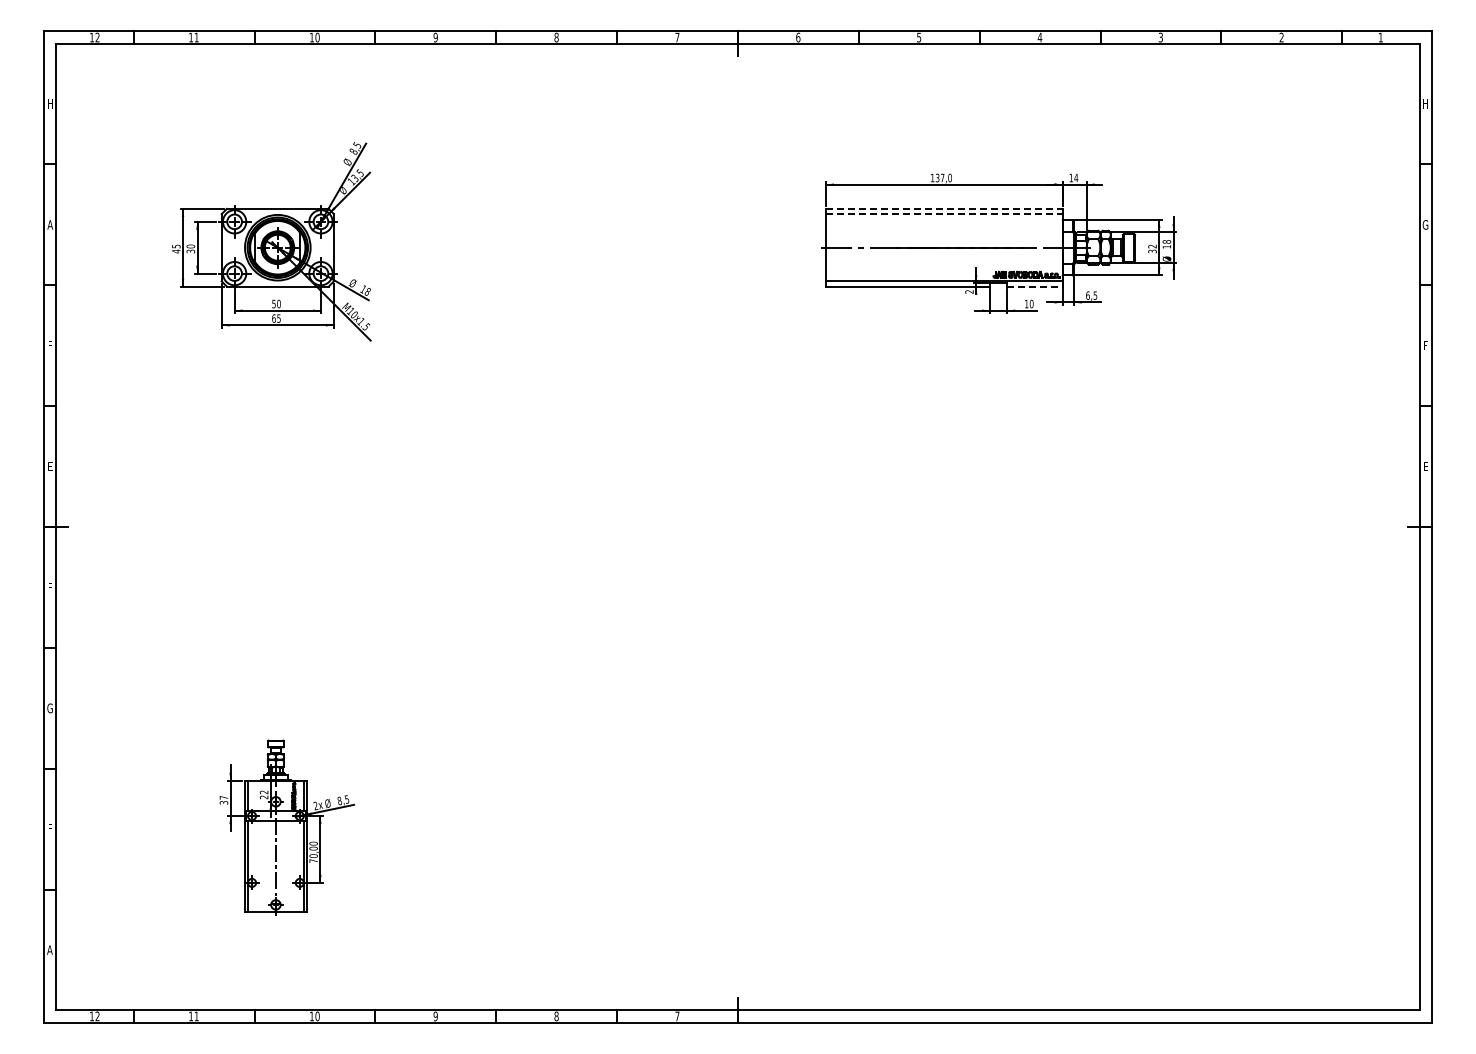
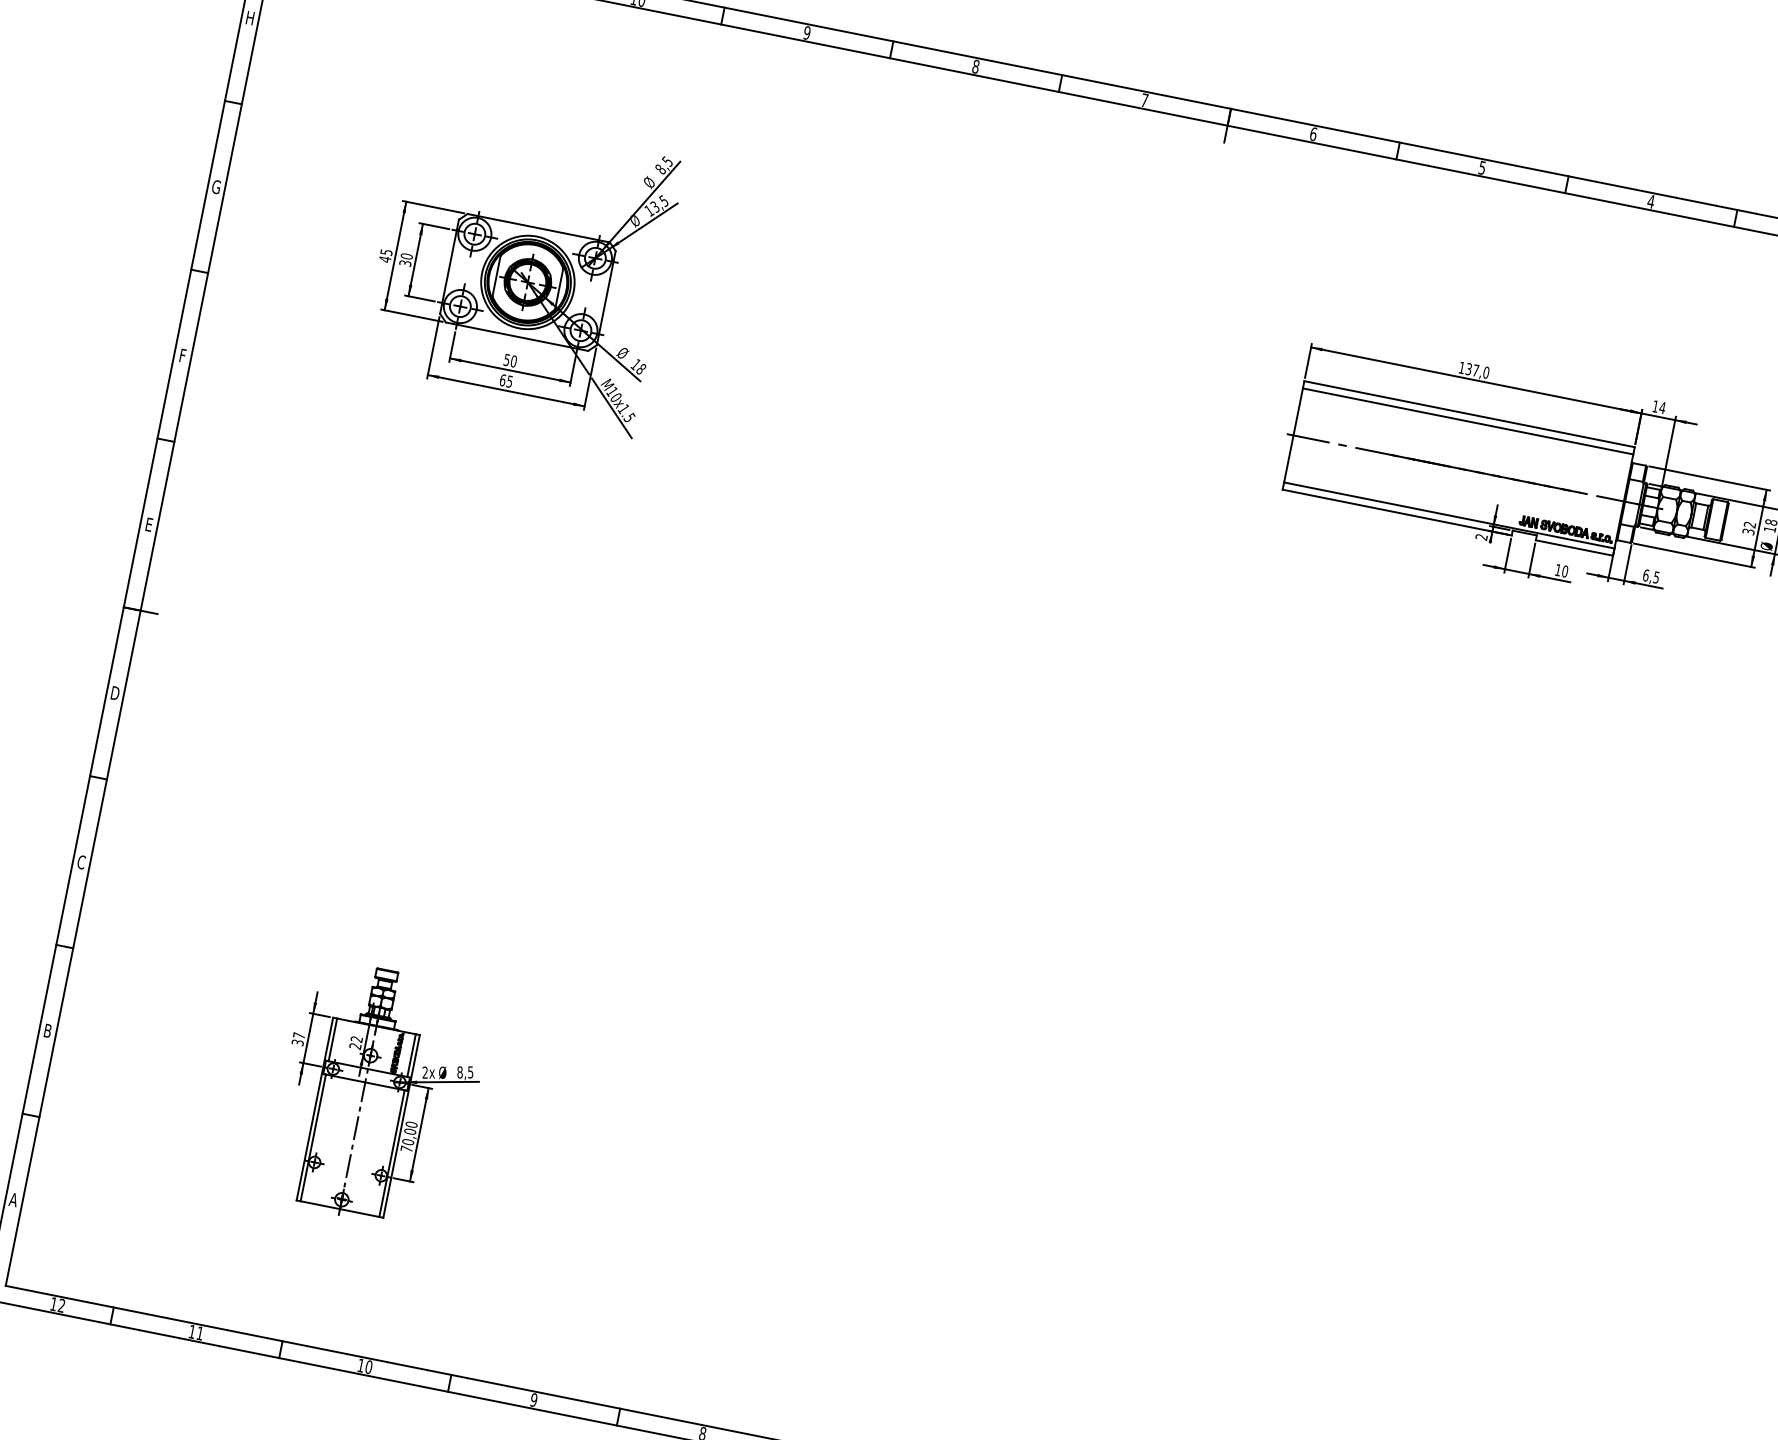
line: (944, 208) -> (1470, 413), dashed -> solid
line: (944, 214) -> (1468, 422), dashed -> solid
text: (50, 224) -> (216, 186), A -> G
line: (1034, 286) -> (1573, 547), dashed -> solid
text: (49, 587) -> (114, 693), F -> D
text: (49, 707) -> (80, 860), G -> C
text: (50, 828) -> (48, 1030), F -> B

